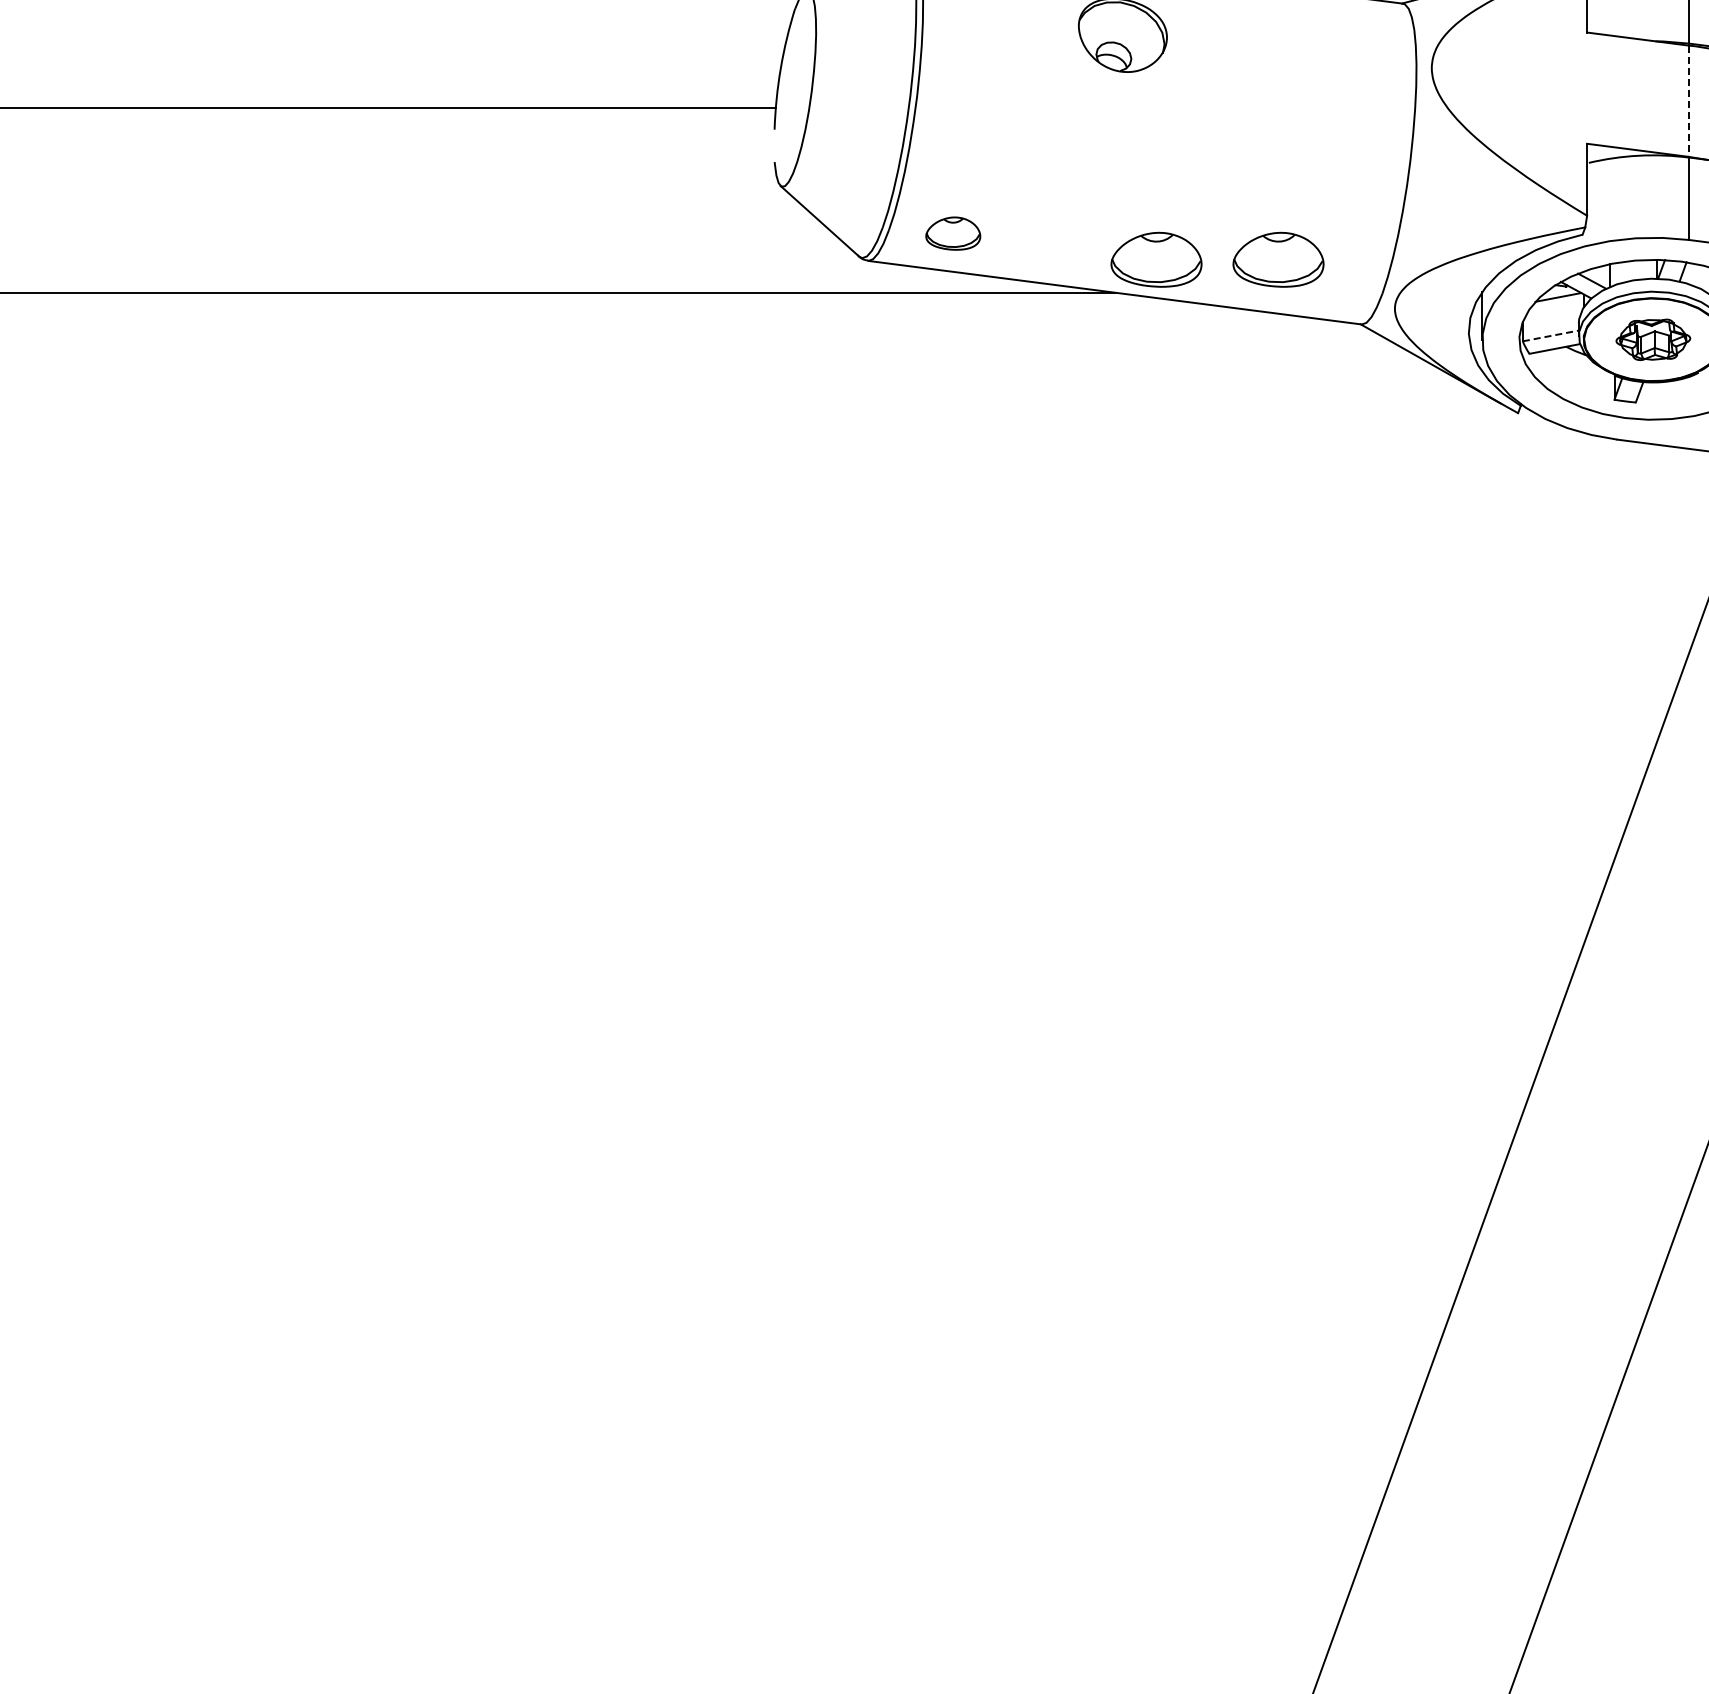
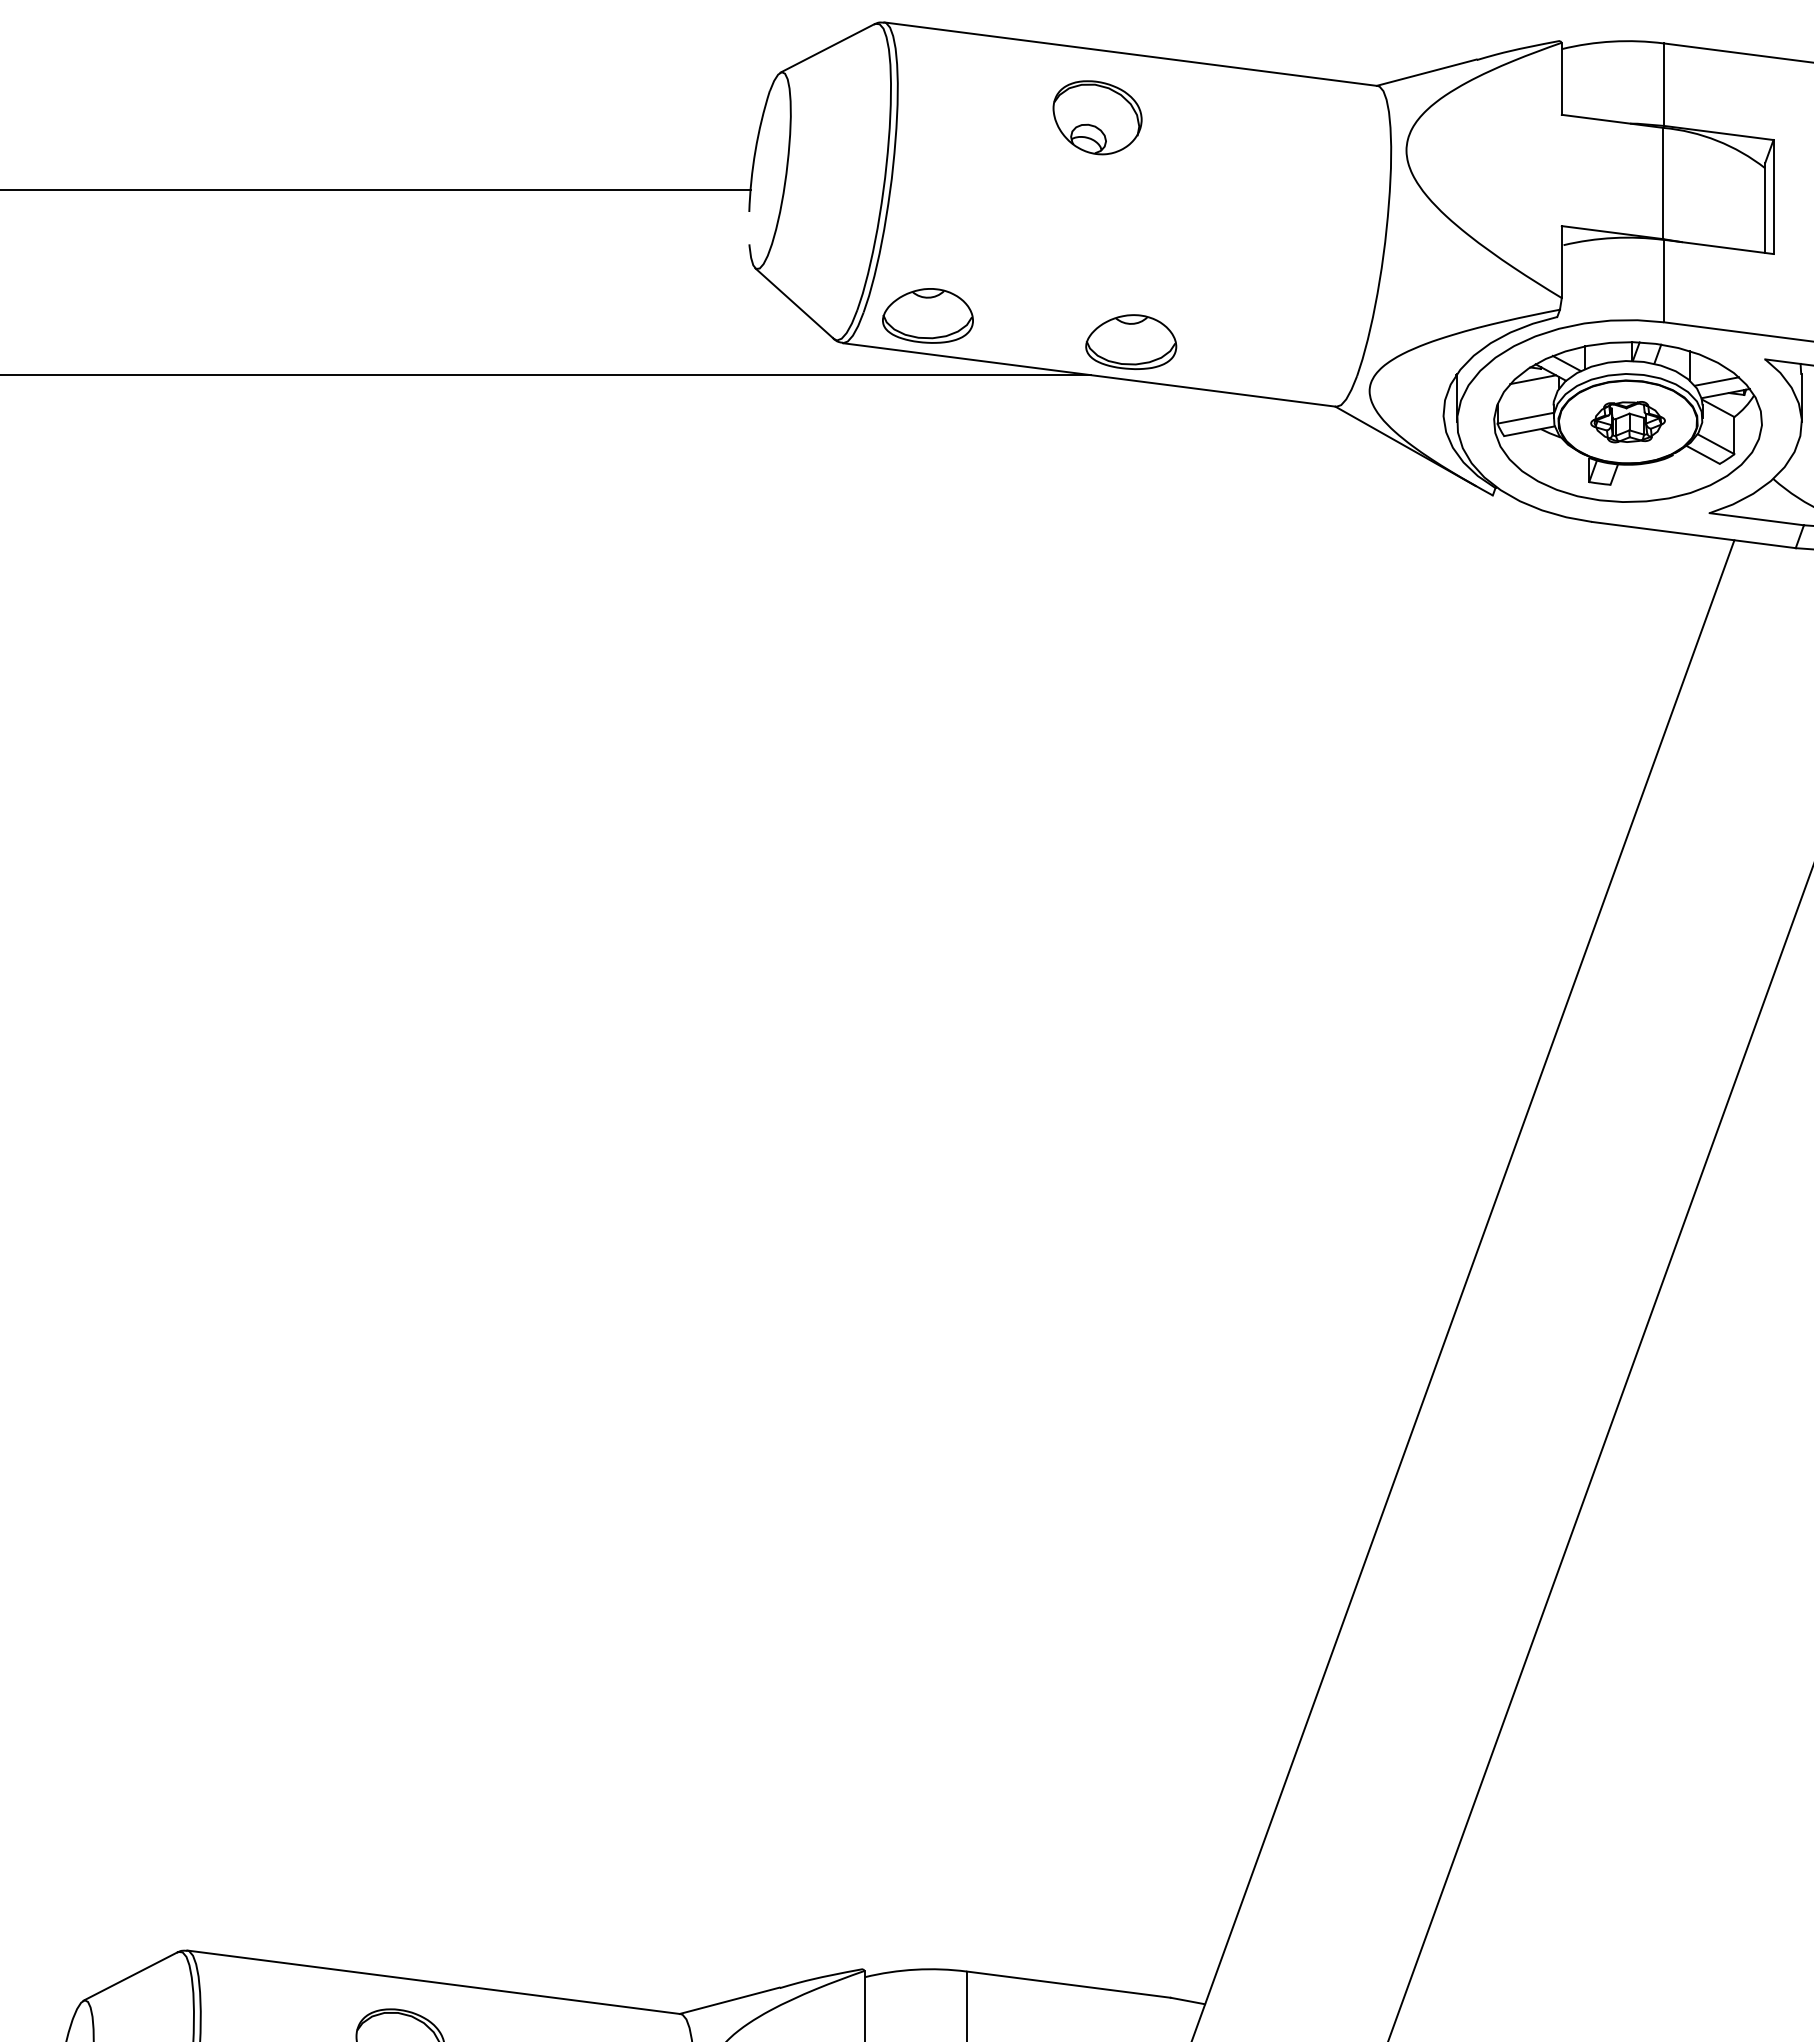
line: (1688, 101) -> (1663, 183), dashed -> solid
part: (952, 233) -> (927, 315), size x1.67
part: (1278, 259) -> (1253, 341), removed
line: (1551, 336) -> (1526, 418), dashed -> solid

